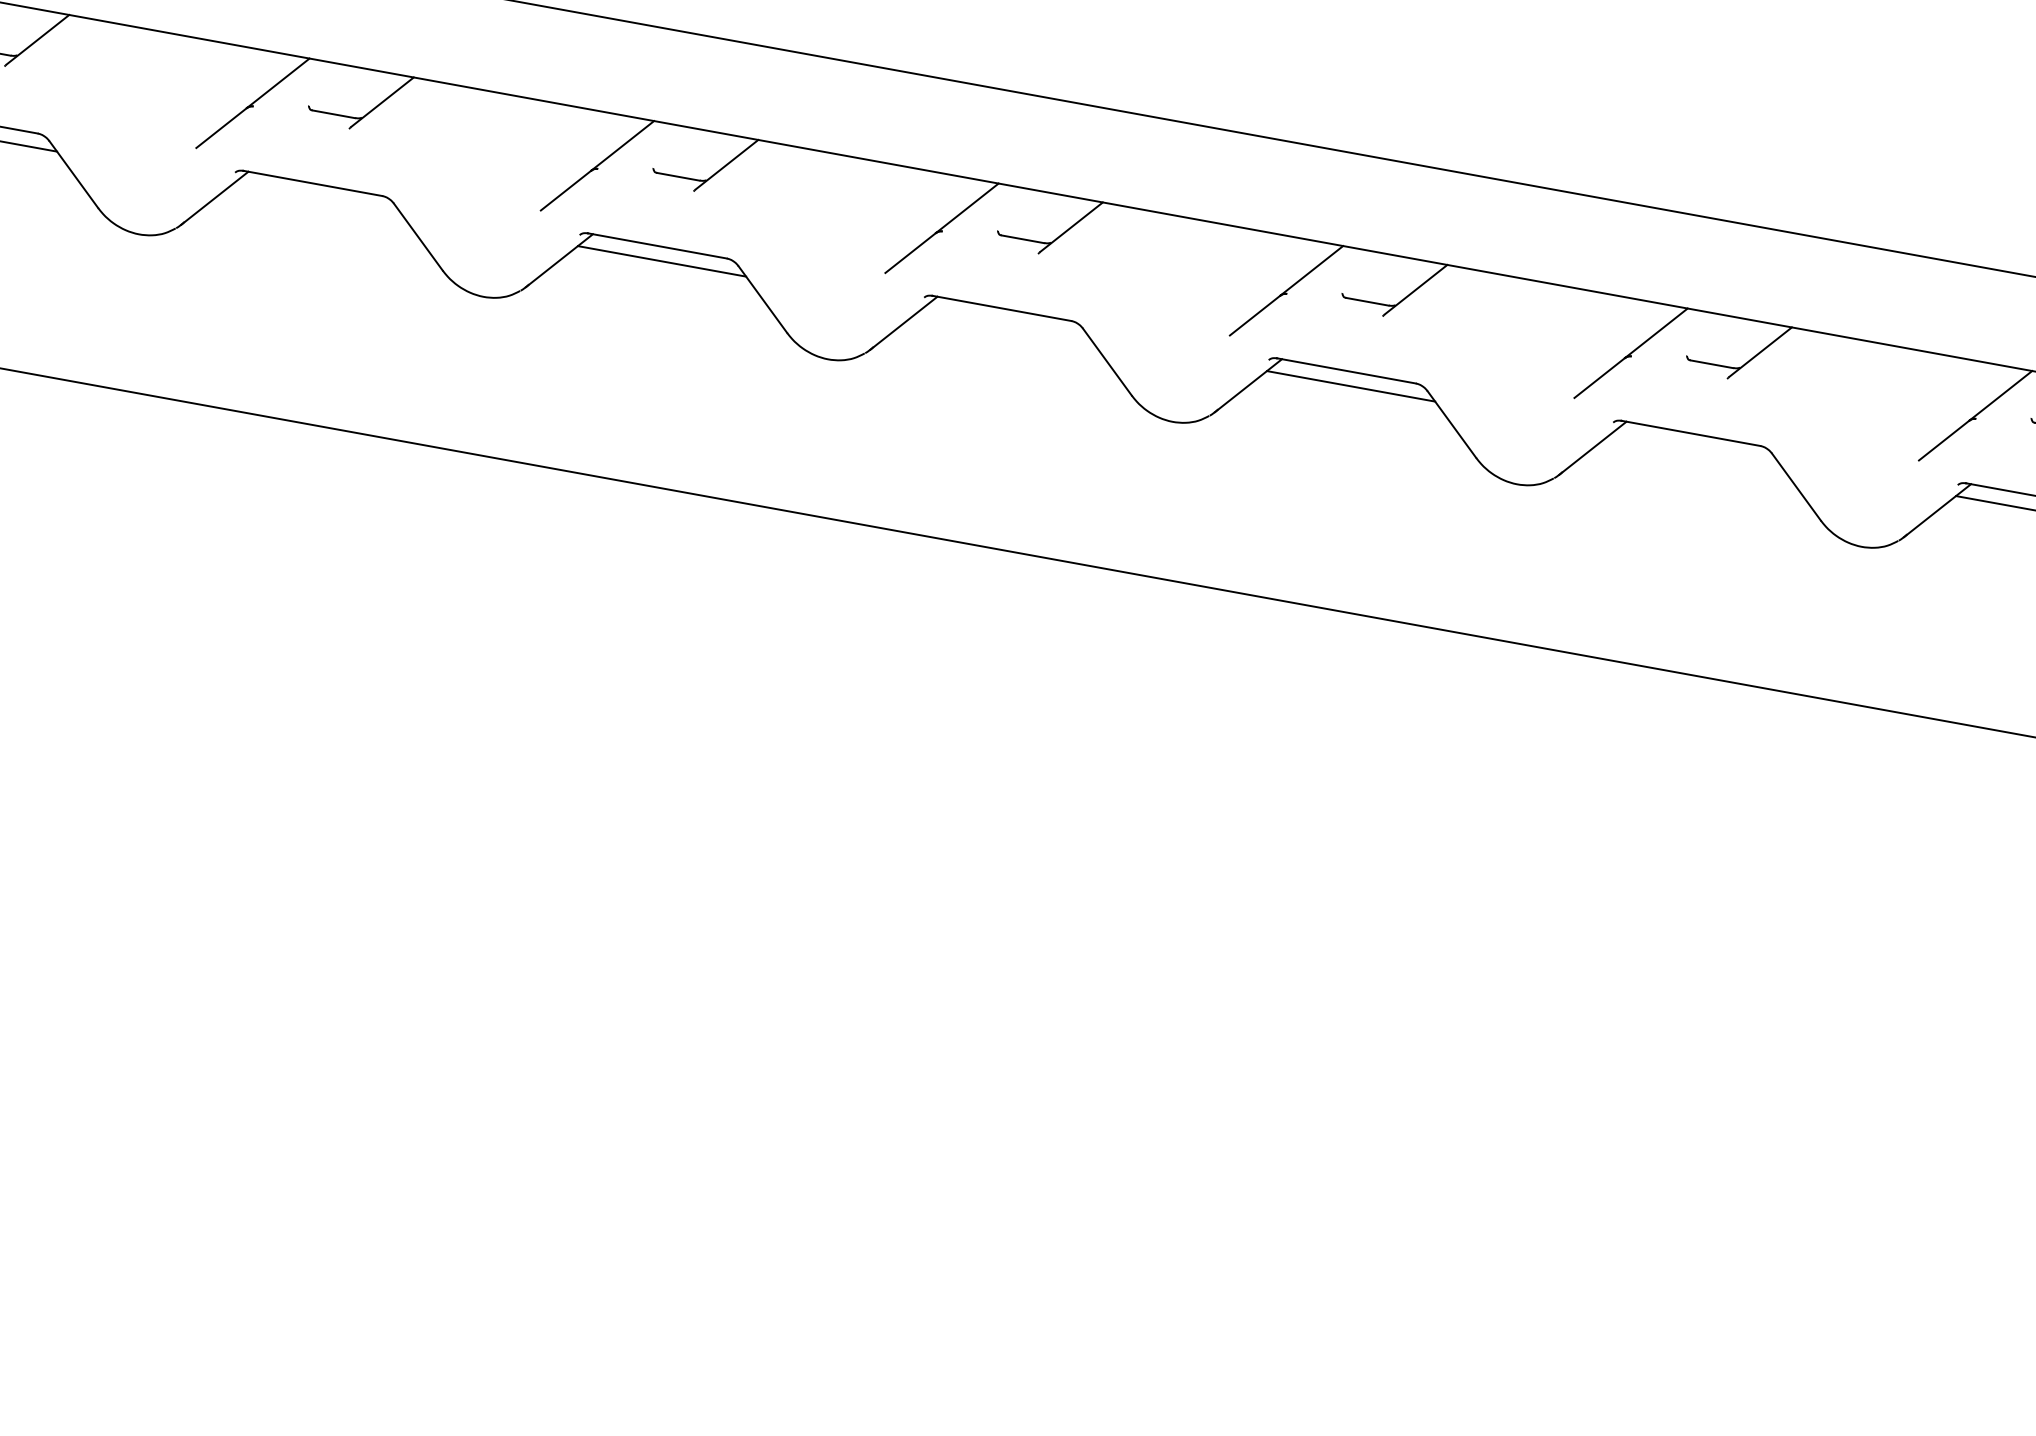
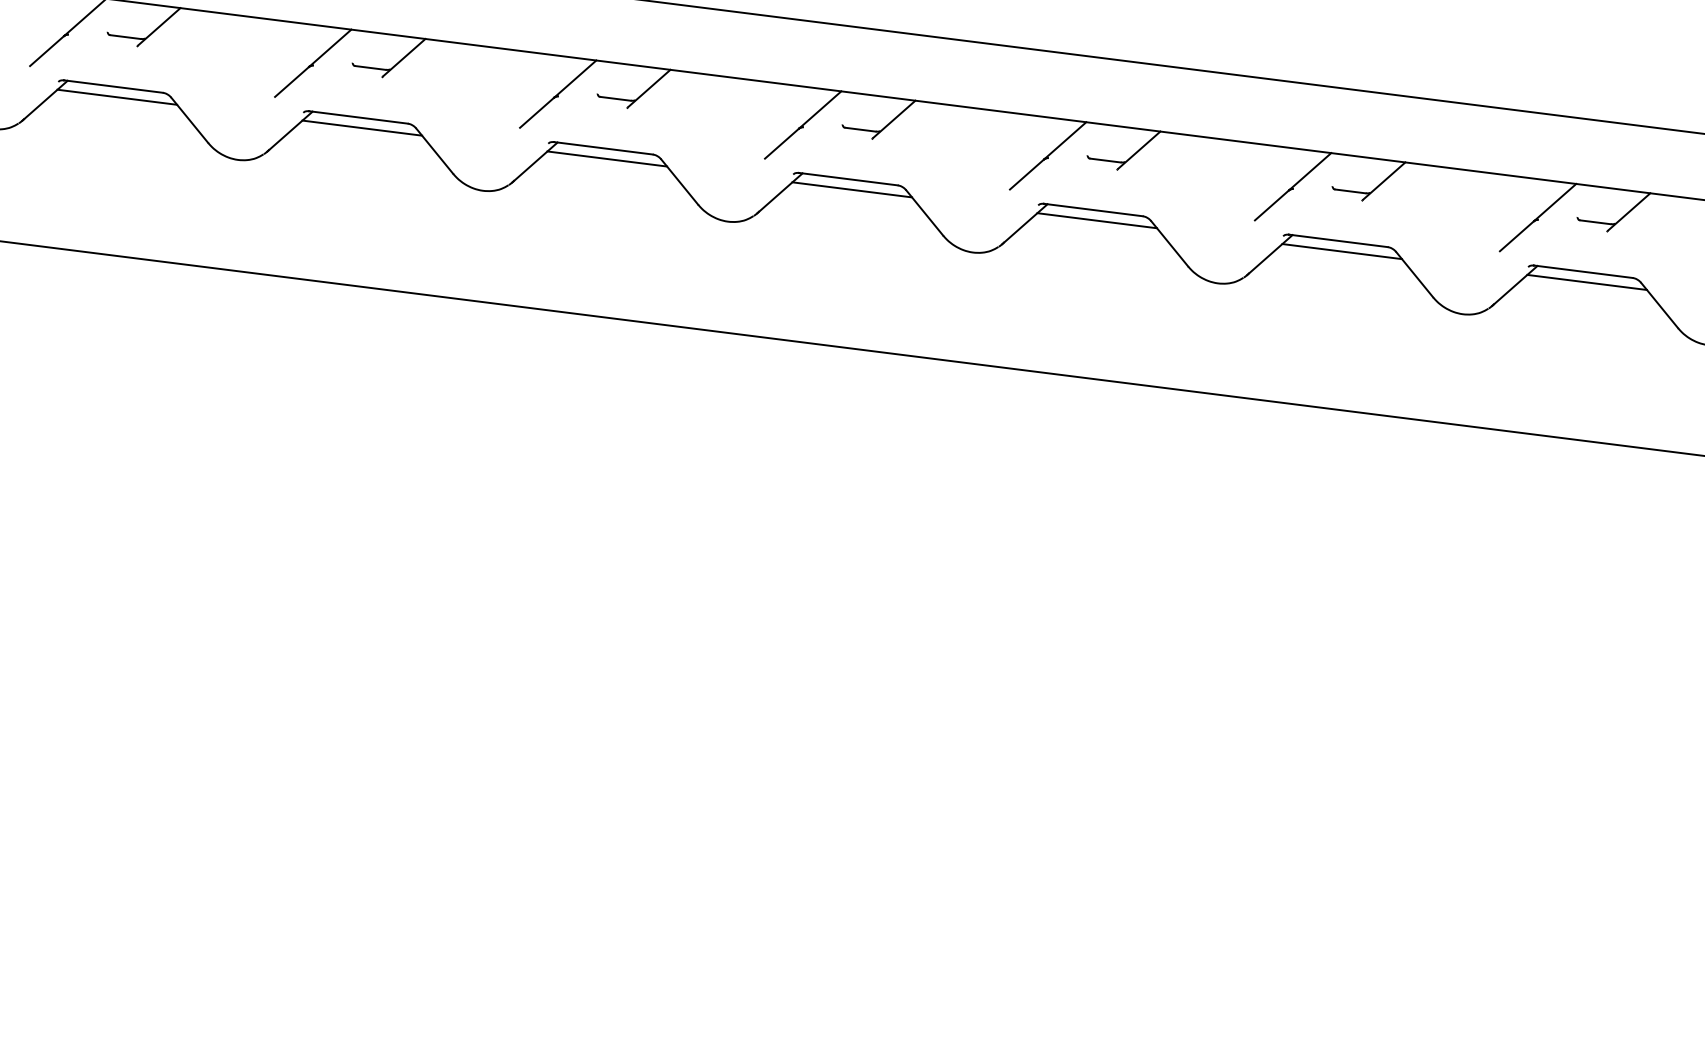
line: (317, 197) -> (362, 127), added
line: (1006, 323) -> (852, 189), added
line: (1696, 448) -> (1342, 251), added

